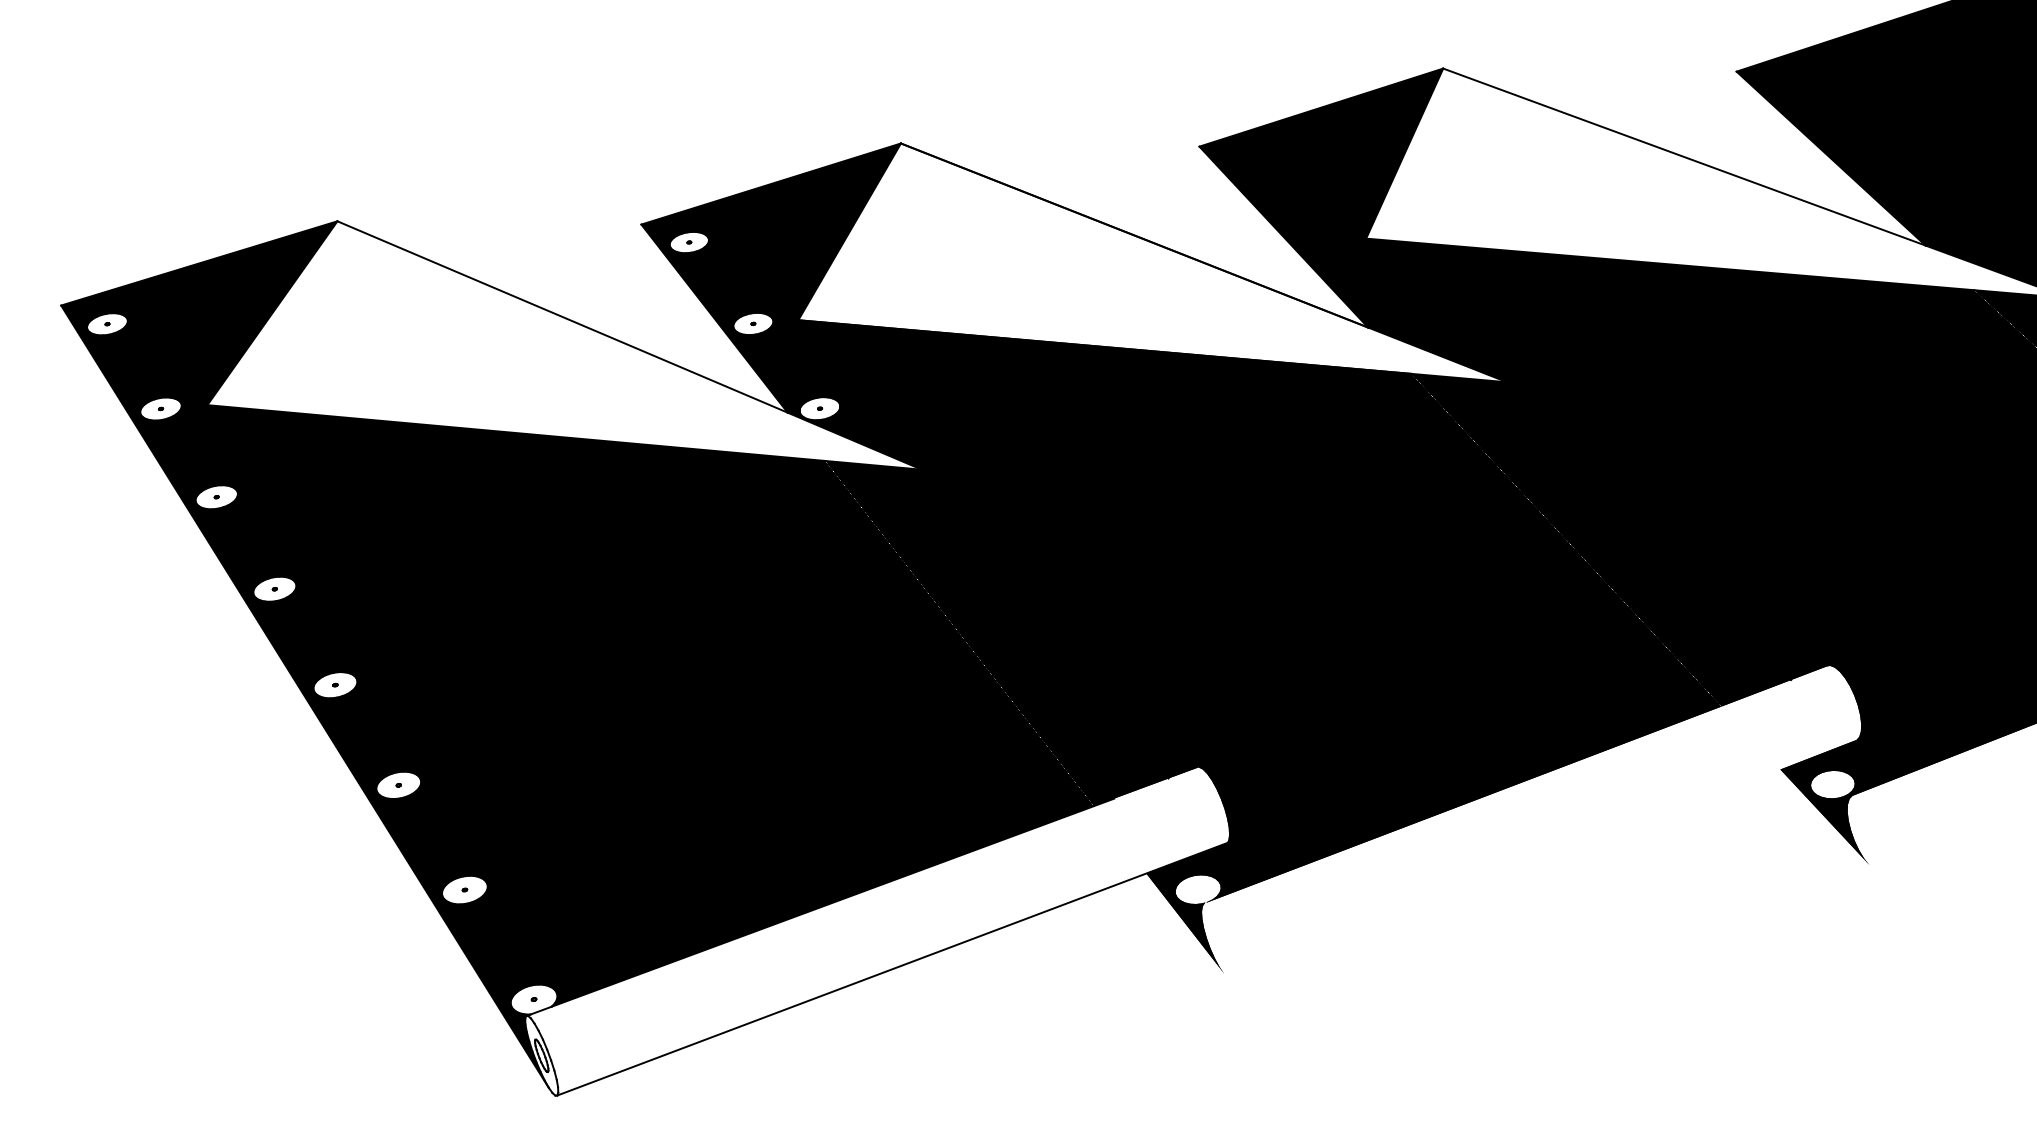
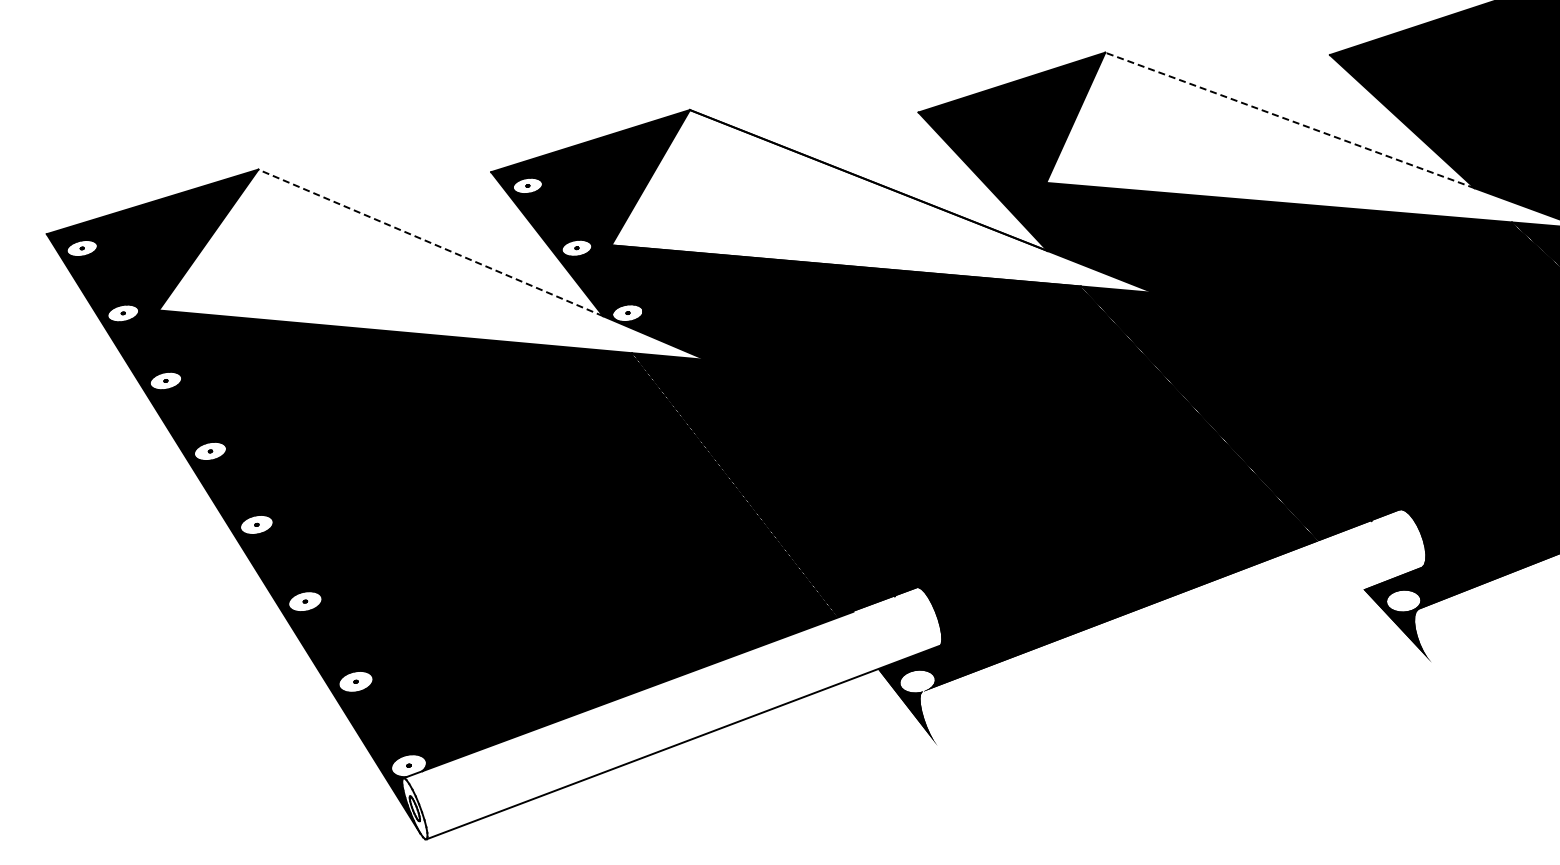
line: (1685, 157) -> (1290, 120), solid -> dashed
line: (562, 316) -> (430, 242), solid -> dashed

